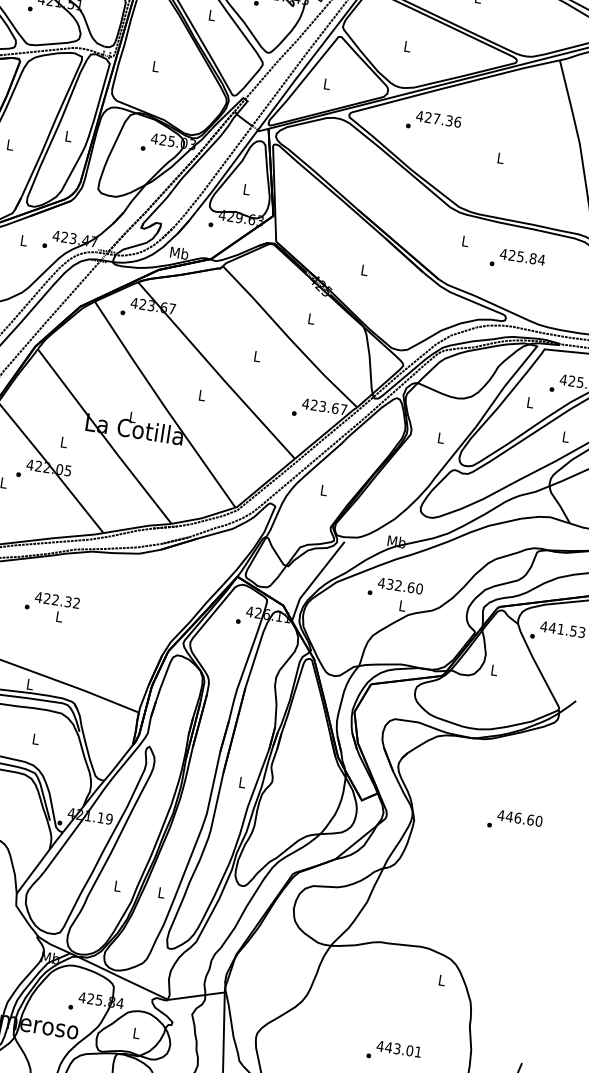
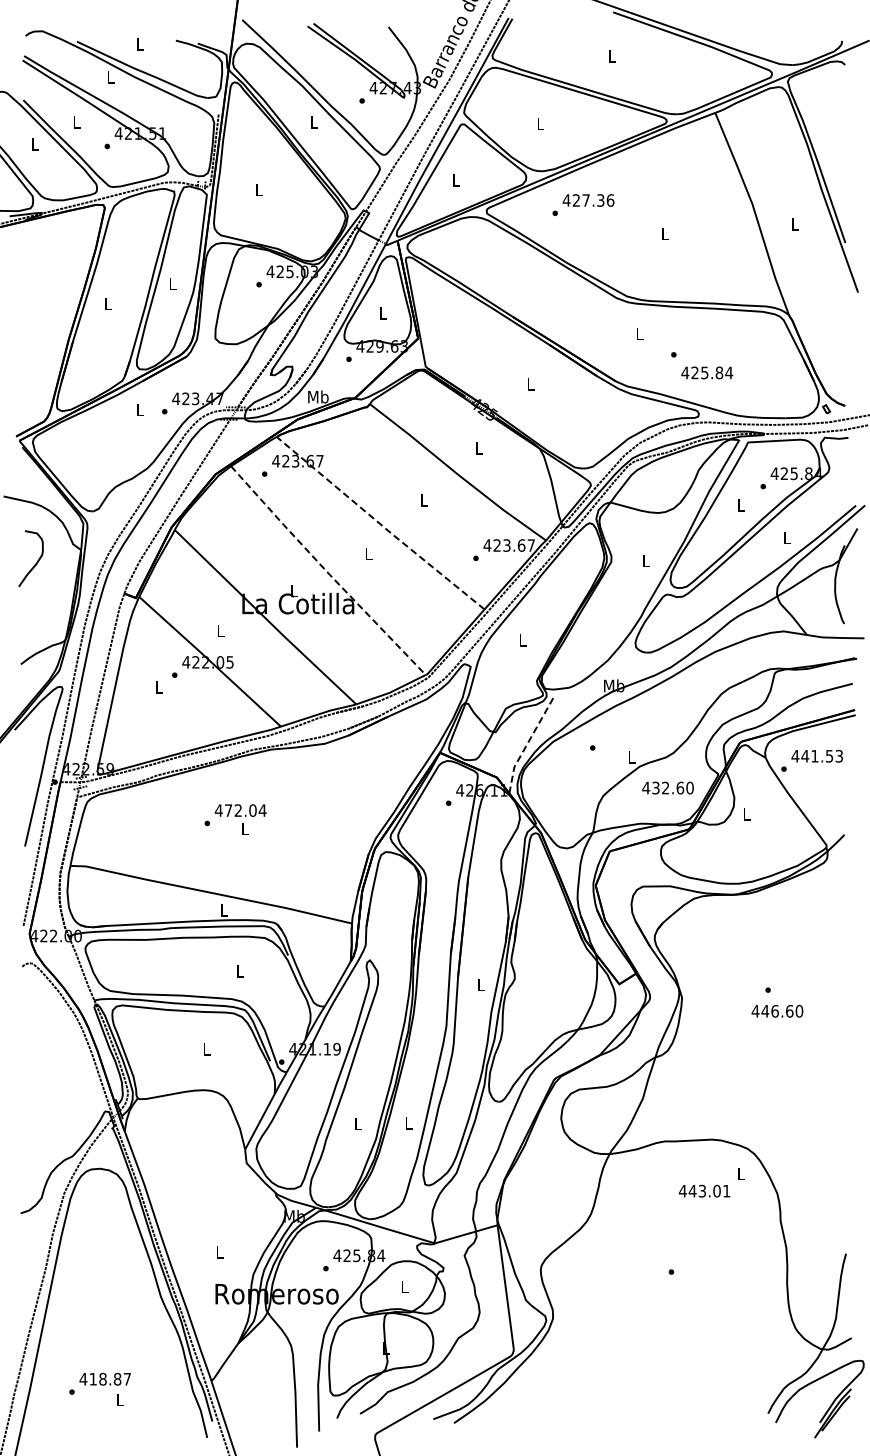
text: (522, 256) -> (707, 372), moved
line: (216, 371) -> (380, 524), solid -> dashed
line: (163, 405) -> (326, 571), solid -> dashed
line: (315, 579) -> (528, 742), solid -> dashed
text: (400, 585) -> (667, 787), moved
text: (61, 600) -> (245, 810), 422.32 -> 472.04
text: (520, 818) -> (777, 1011), moved
text: (399, 1048) -> (704, 1190), moved

